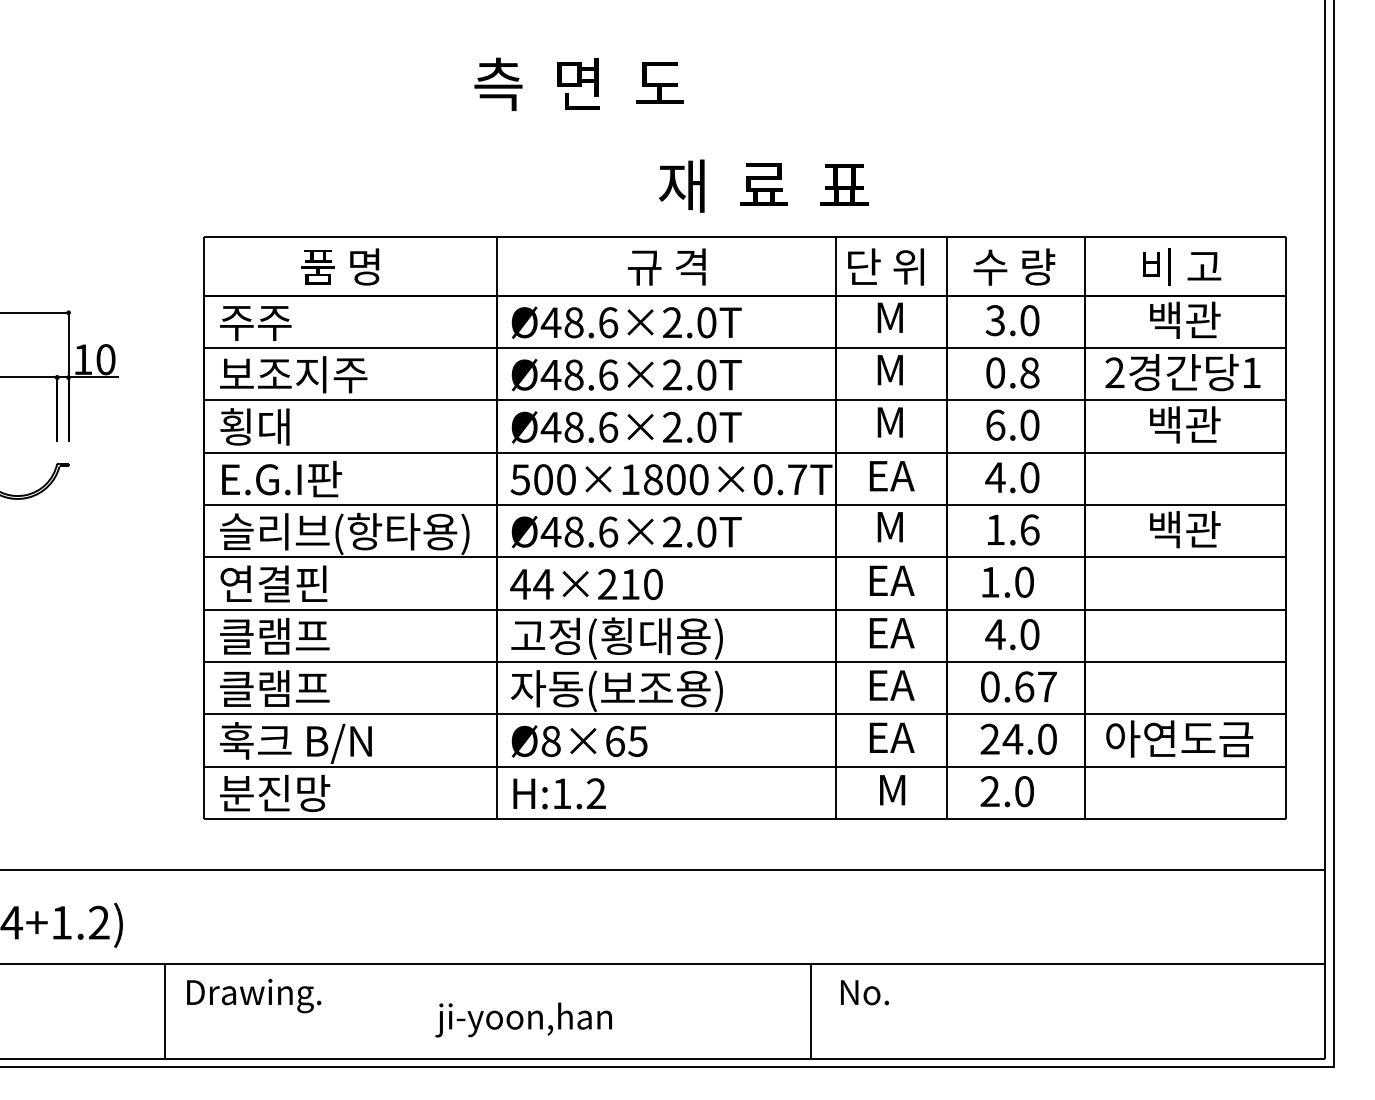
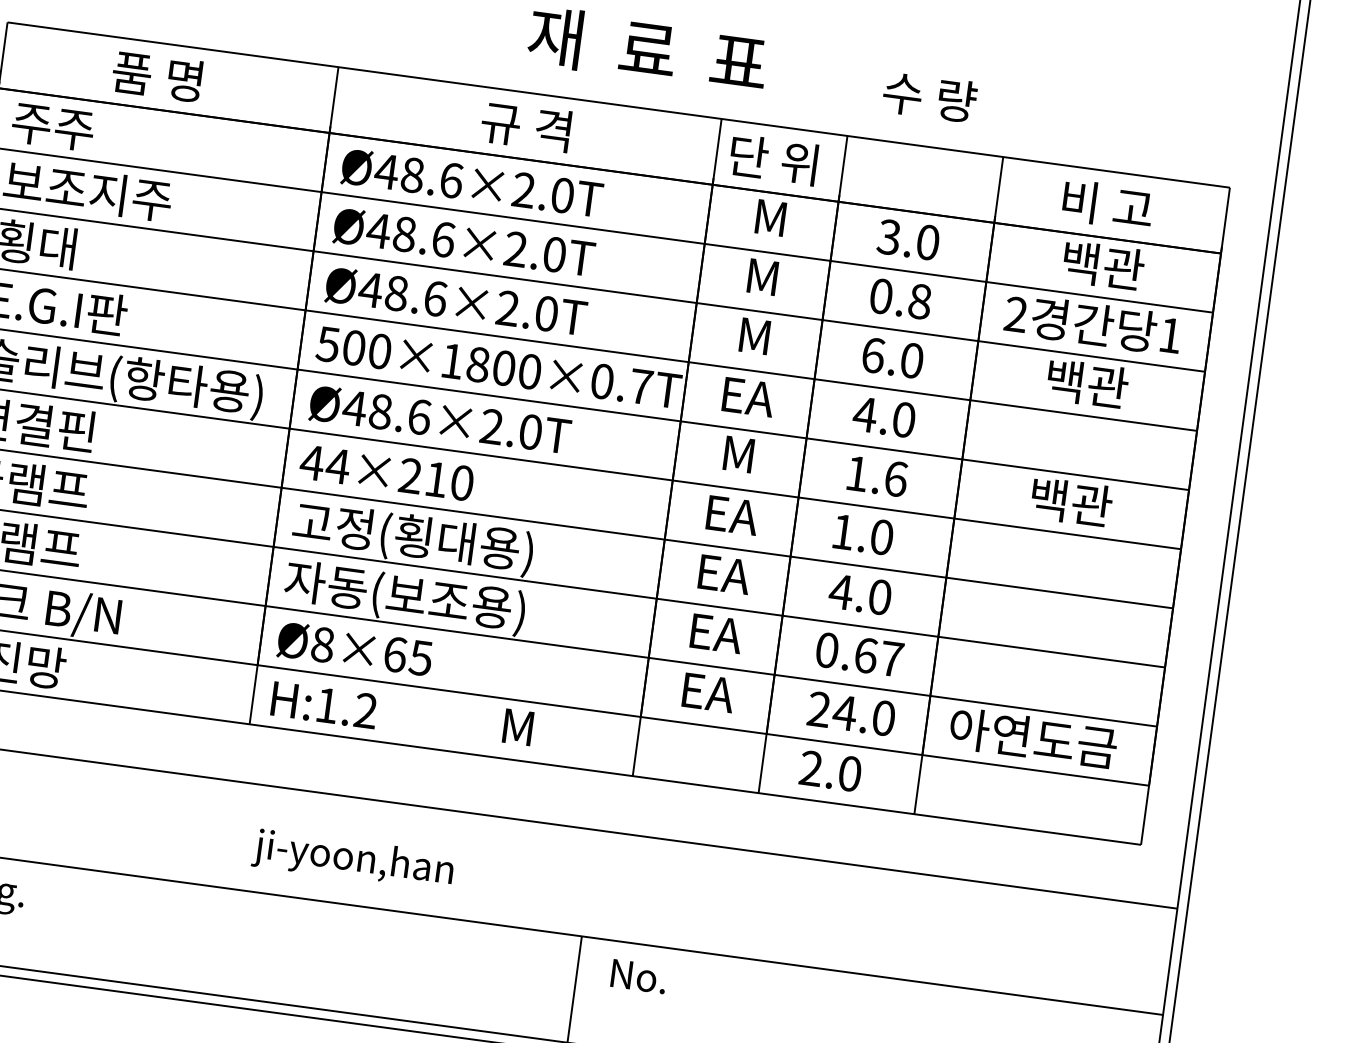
text: (1014, 266) -> (930, 96), moved
text: (892, 790) -> (518, 727), moved
text: (523, 1019) -> (352, 859), moved

